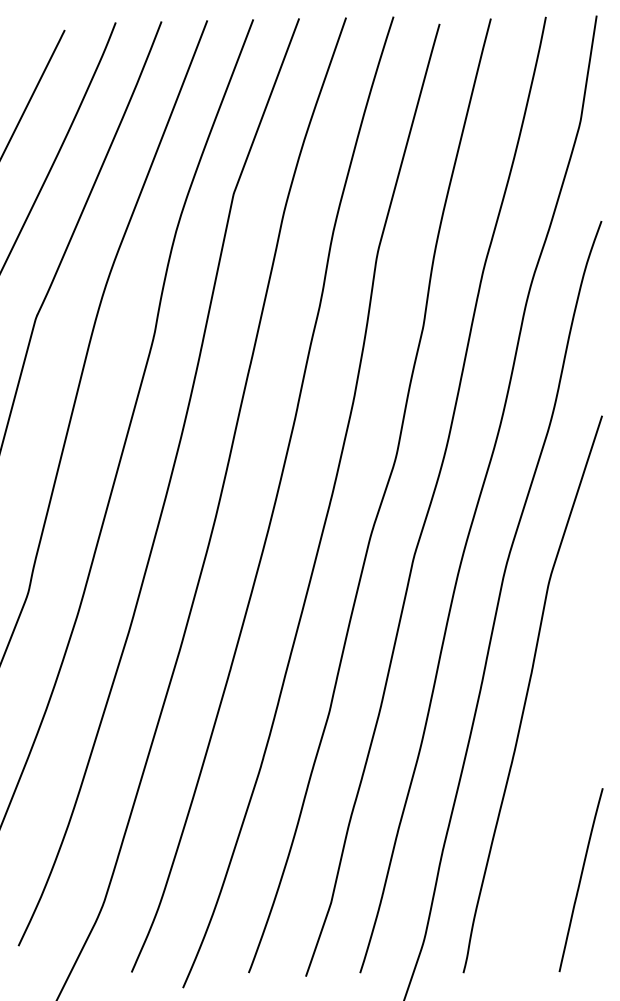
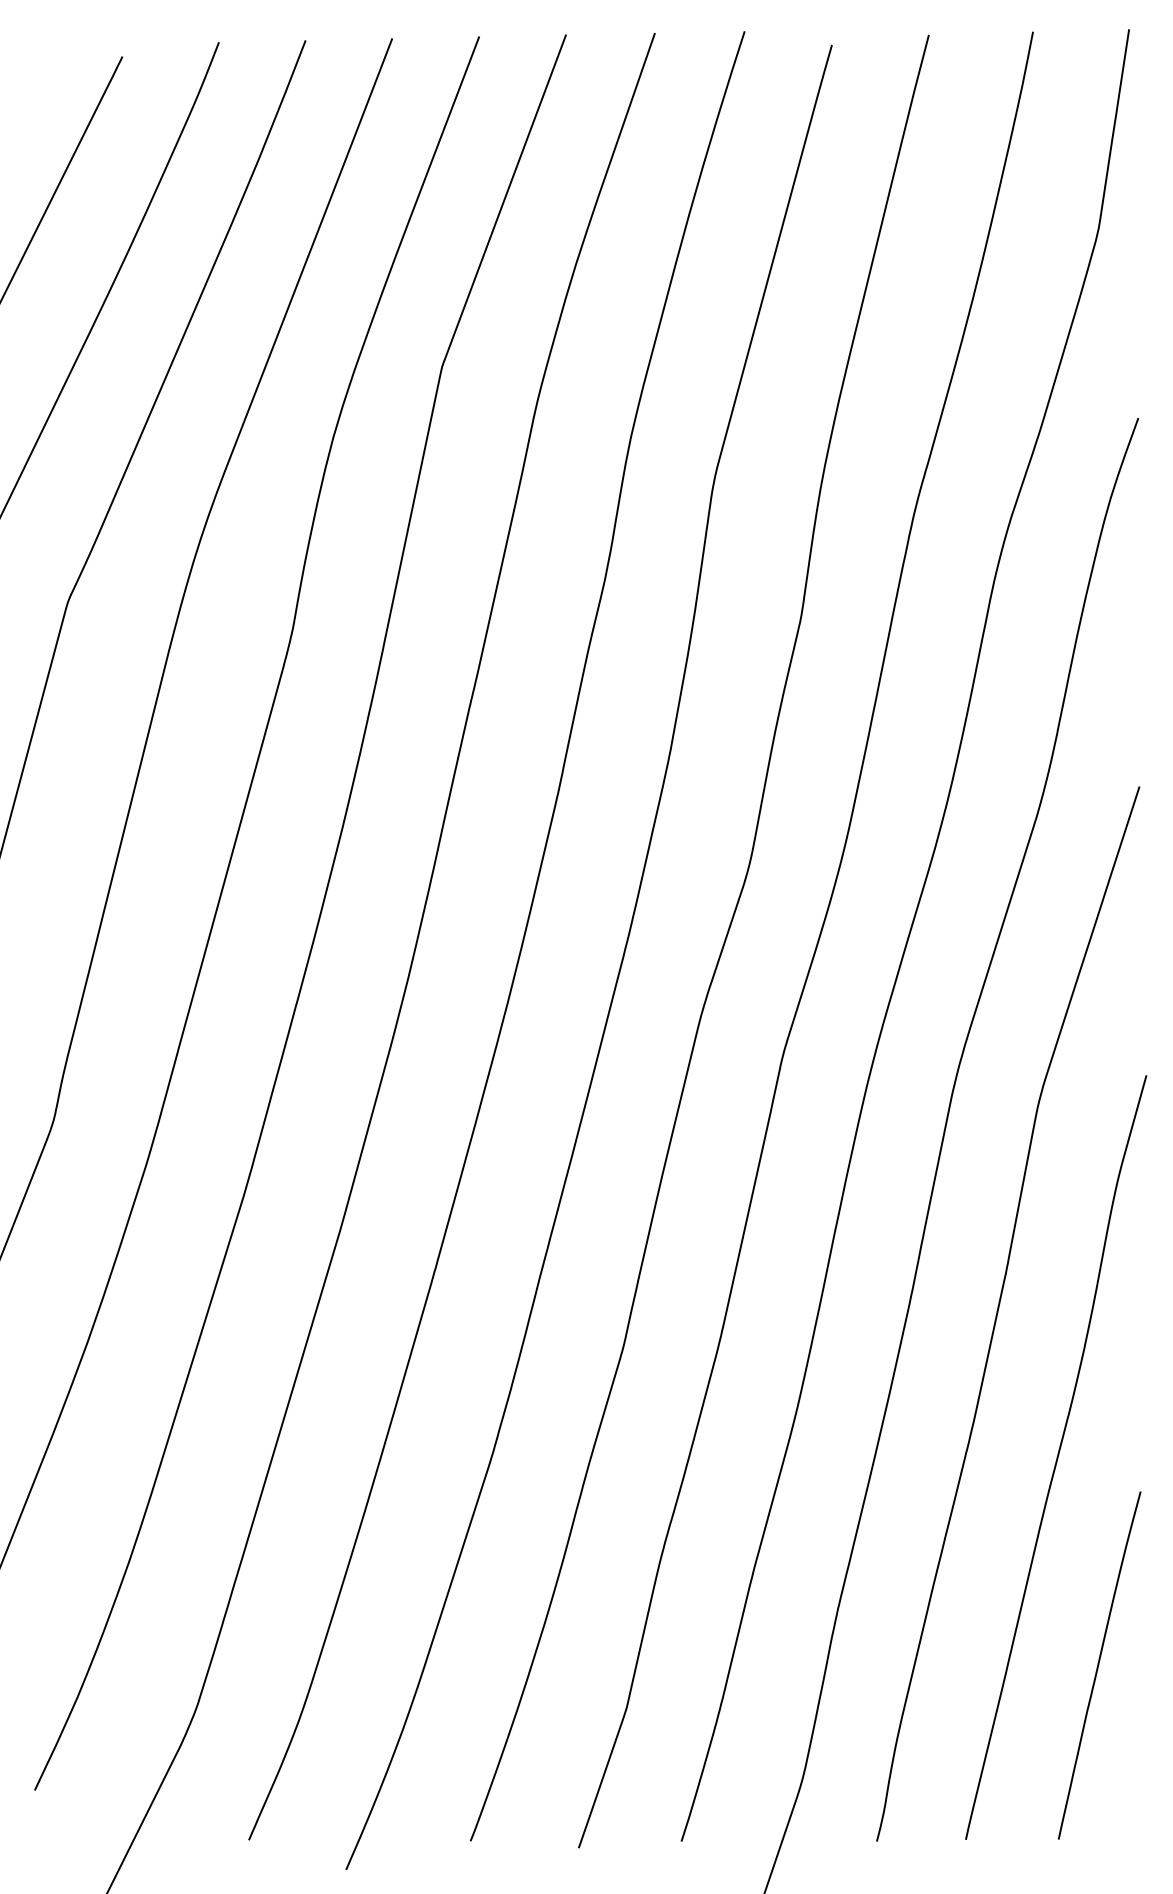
curve: (558, 770) -> (1056, 1458), added

